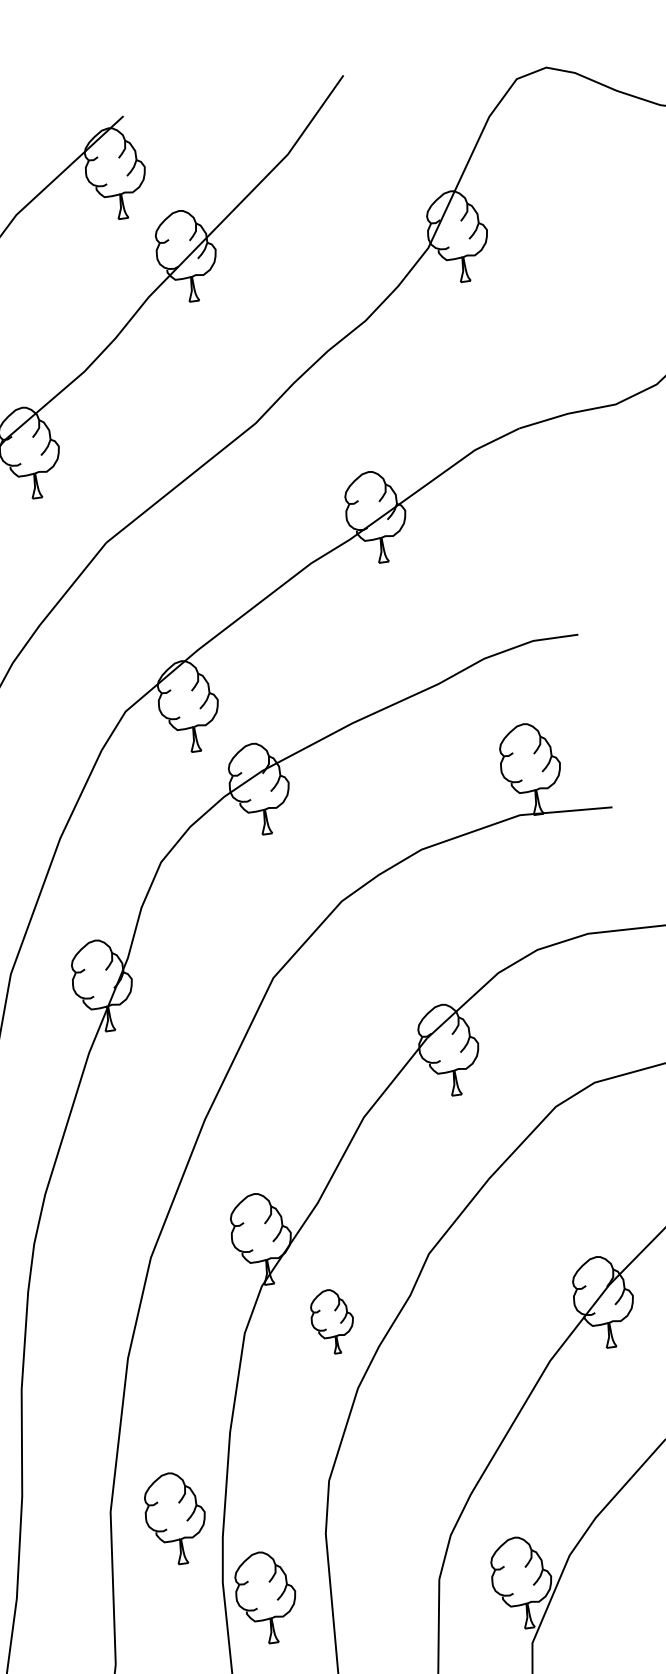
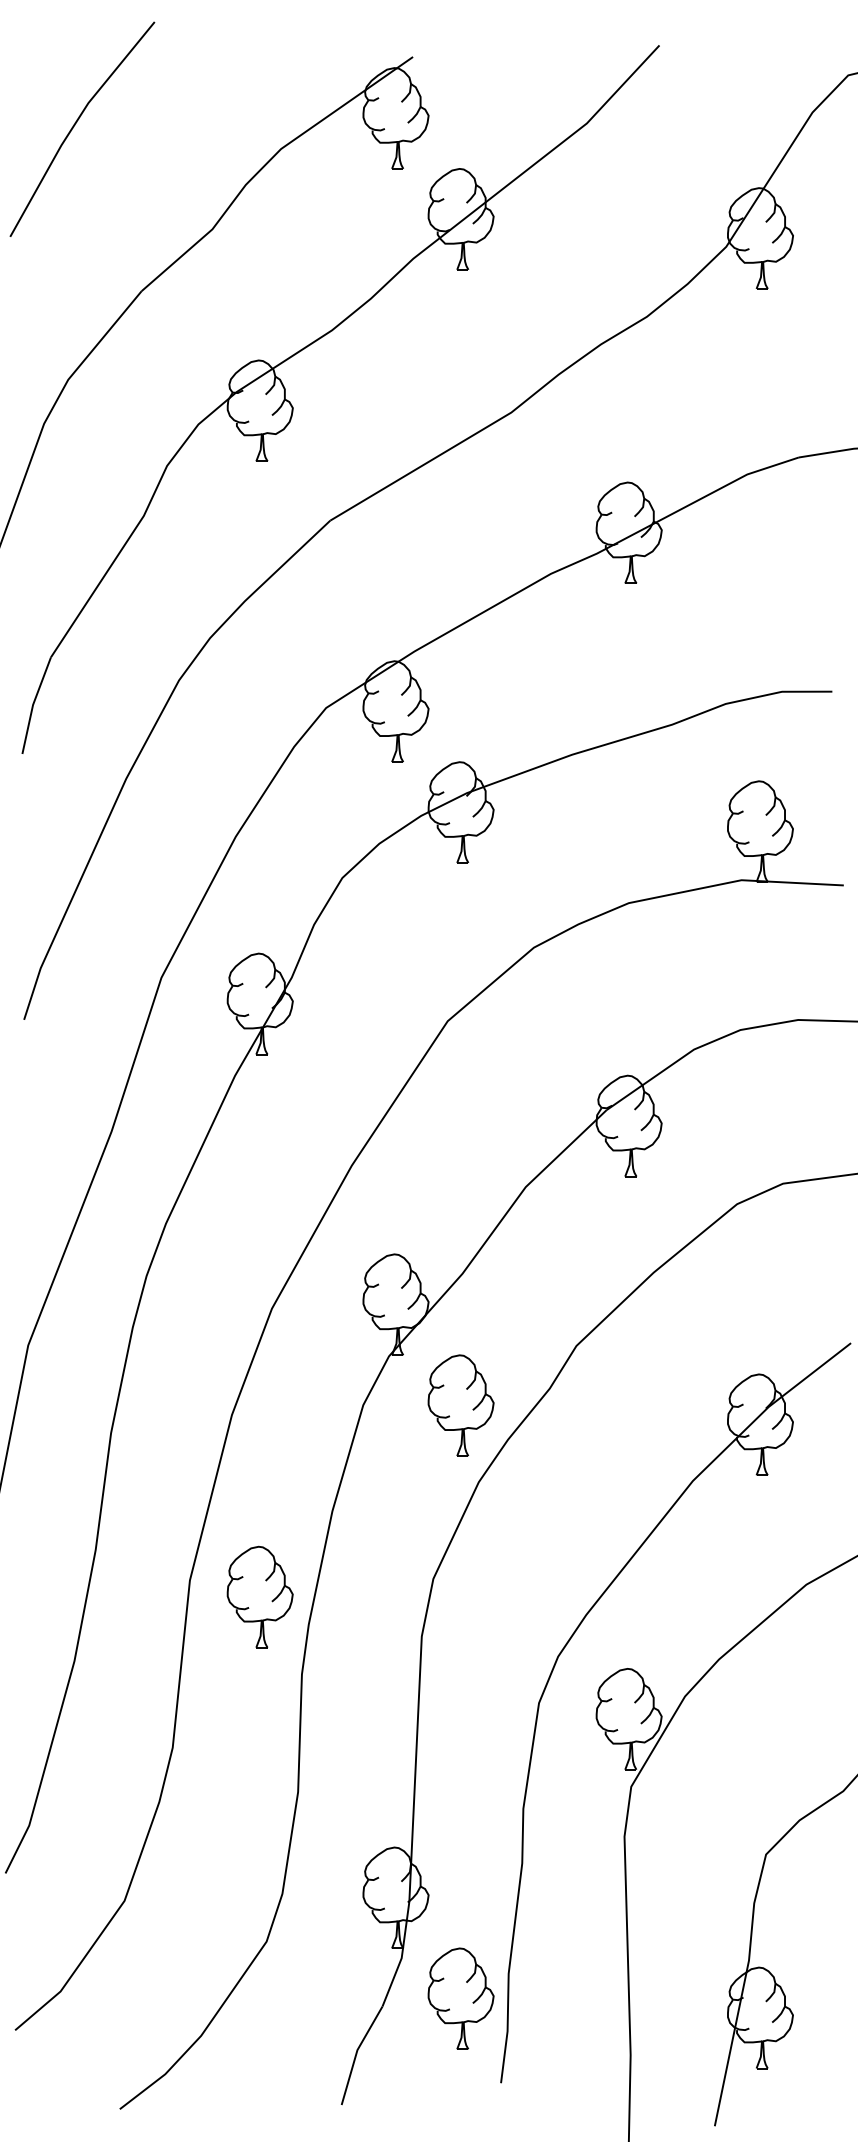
part: (332, 1321) -> (460, 1405), size x1.43
part: (265, 1597) -> (346, 1696), removed

